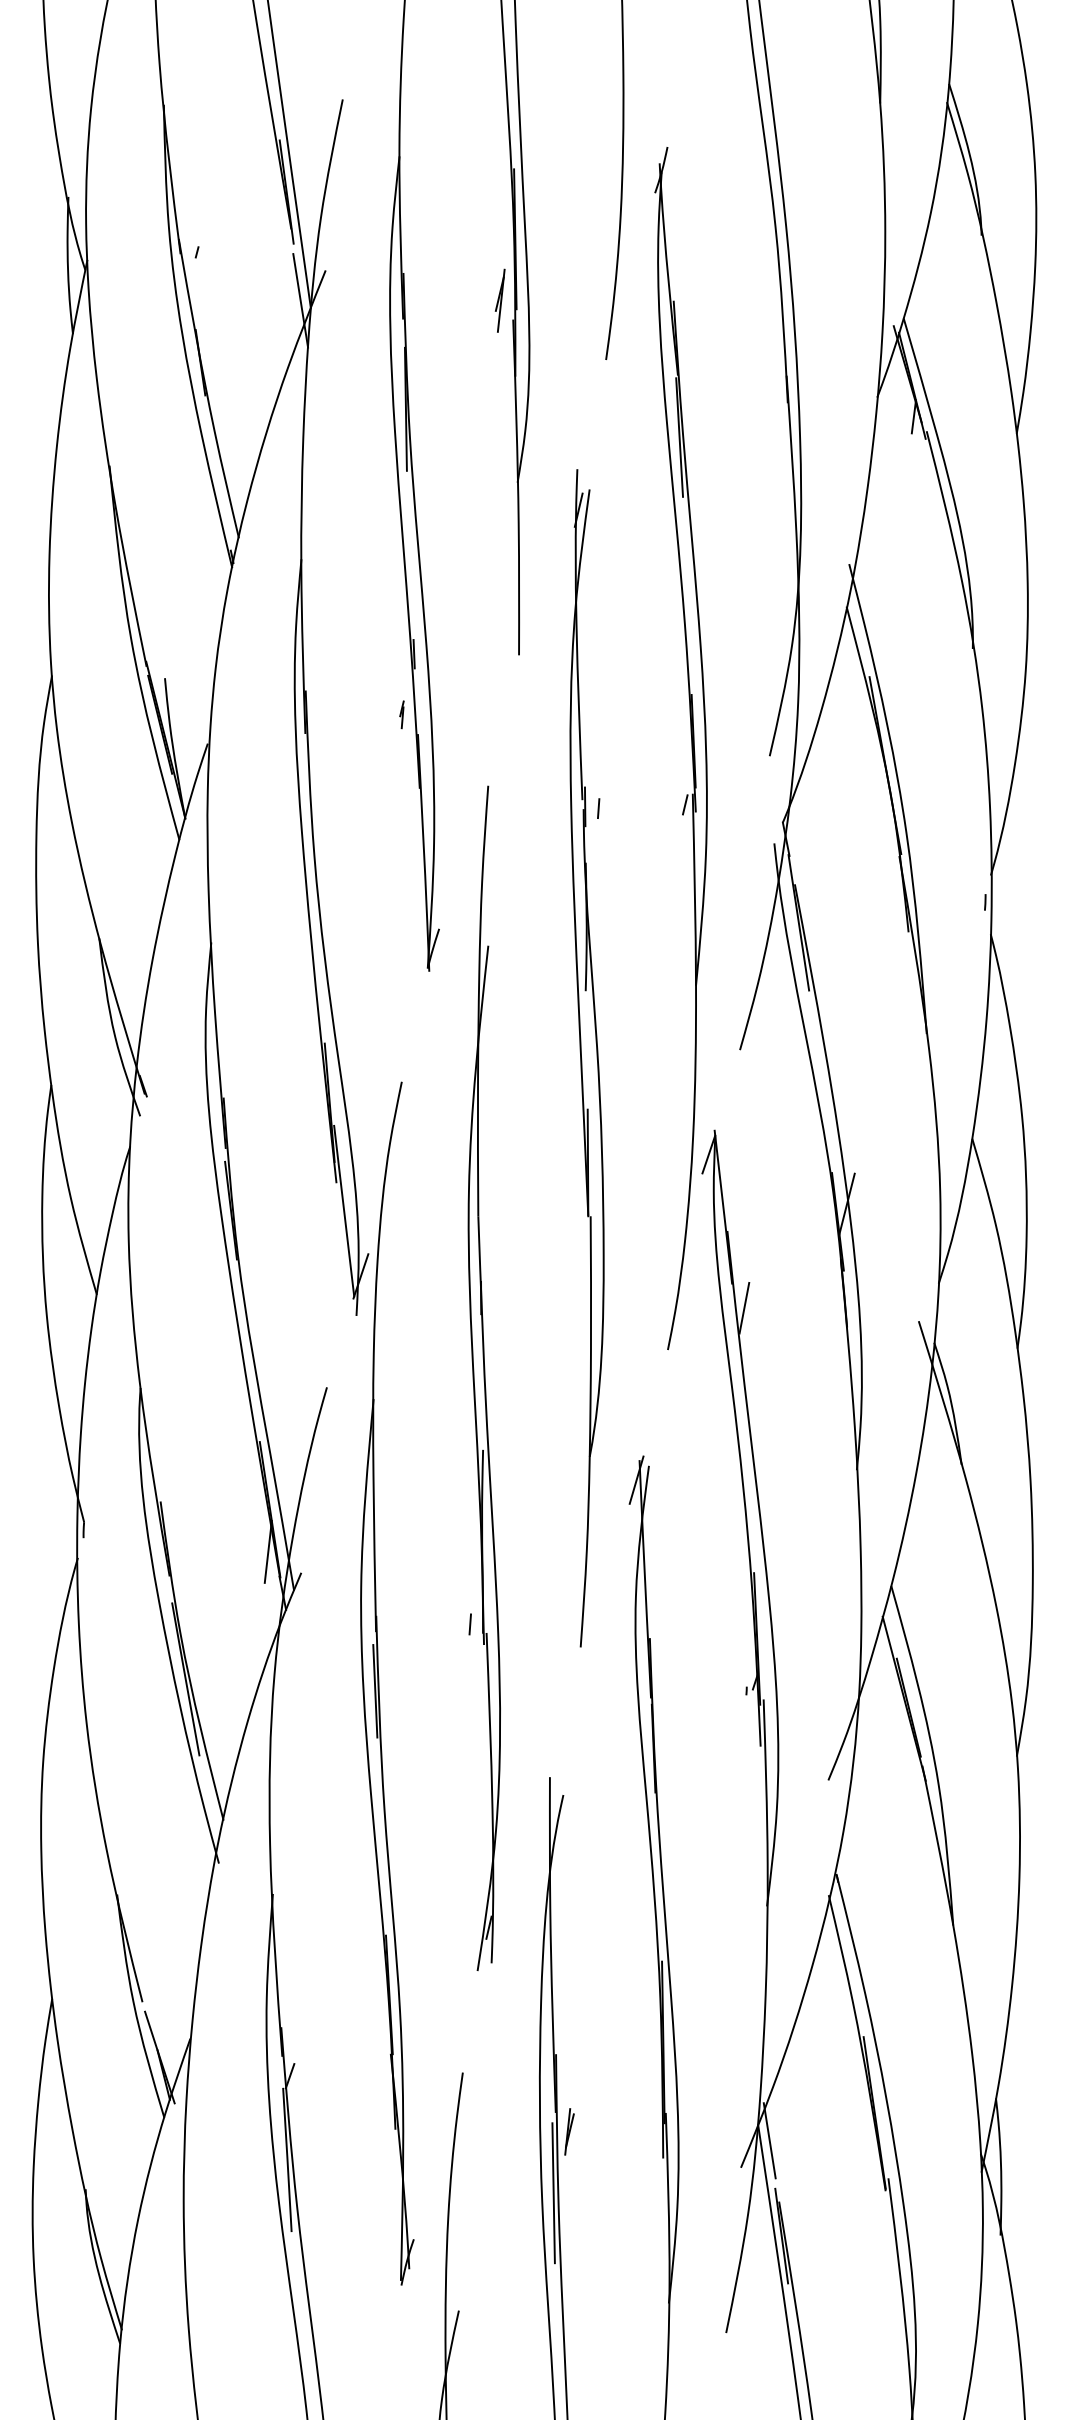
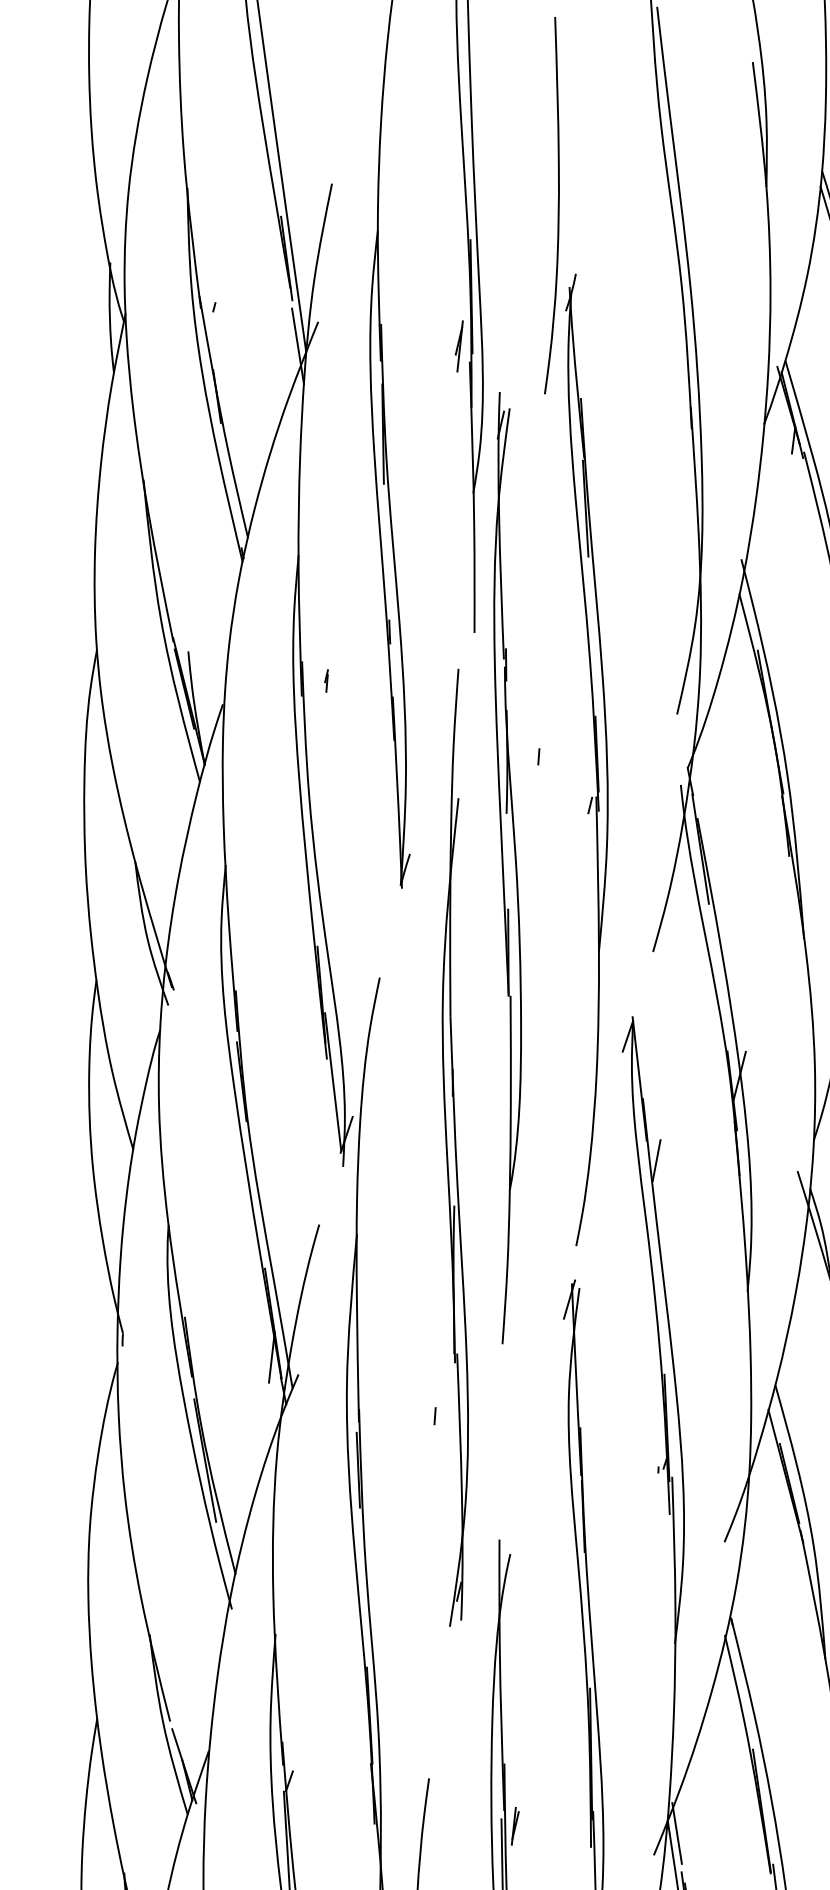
part: (401, 714) -> (326, 680), moved
part: (691, 748) -> (595, 759), moved
part: (586, 1058) -> (507, 868), moved
part: (483, 1377) -> (454, 1147), moved

